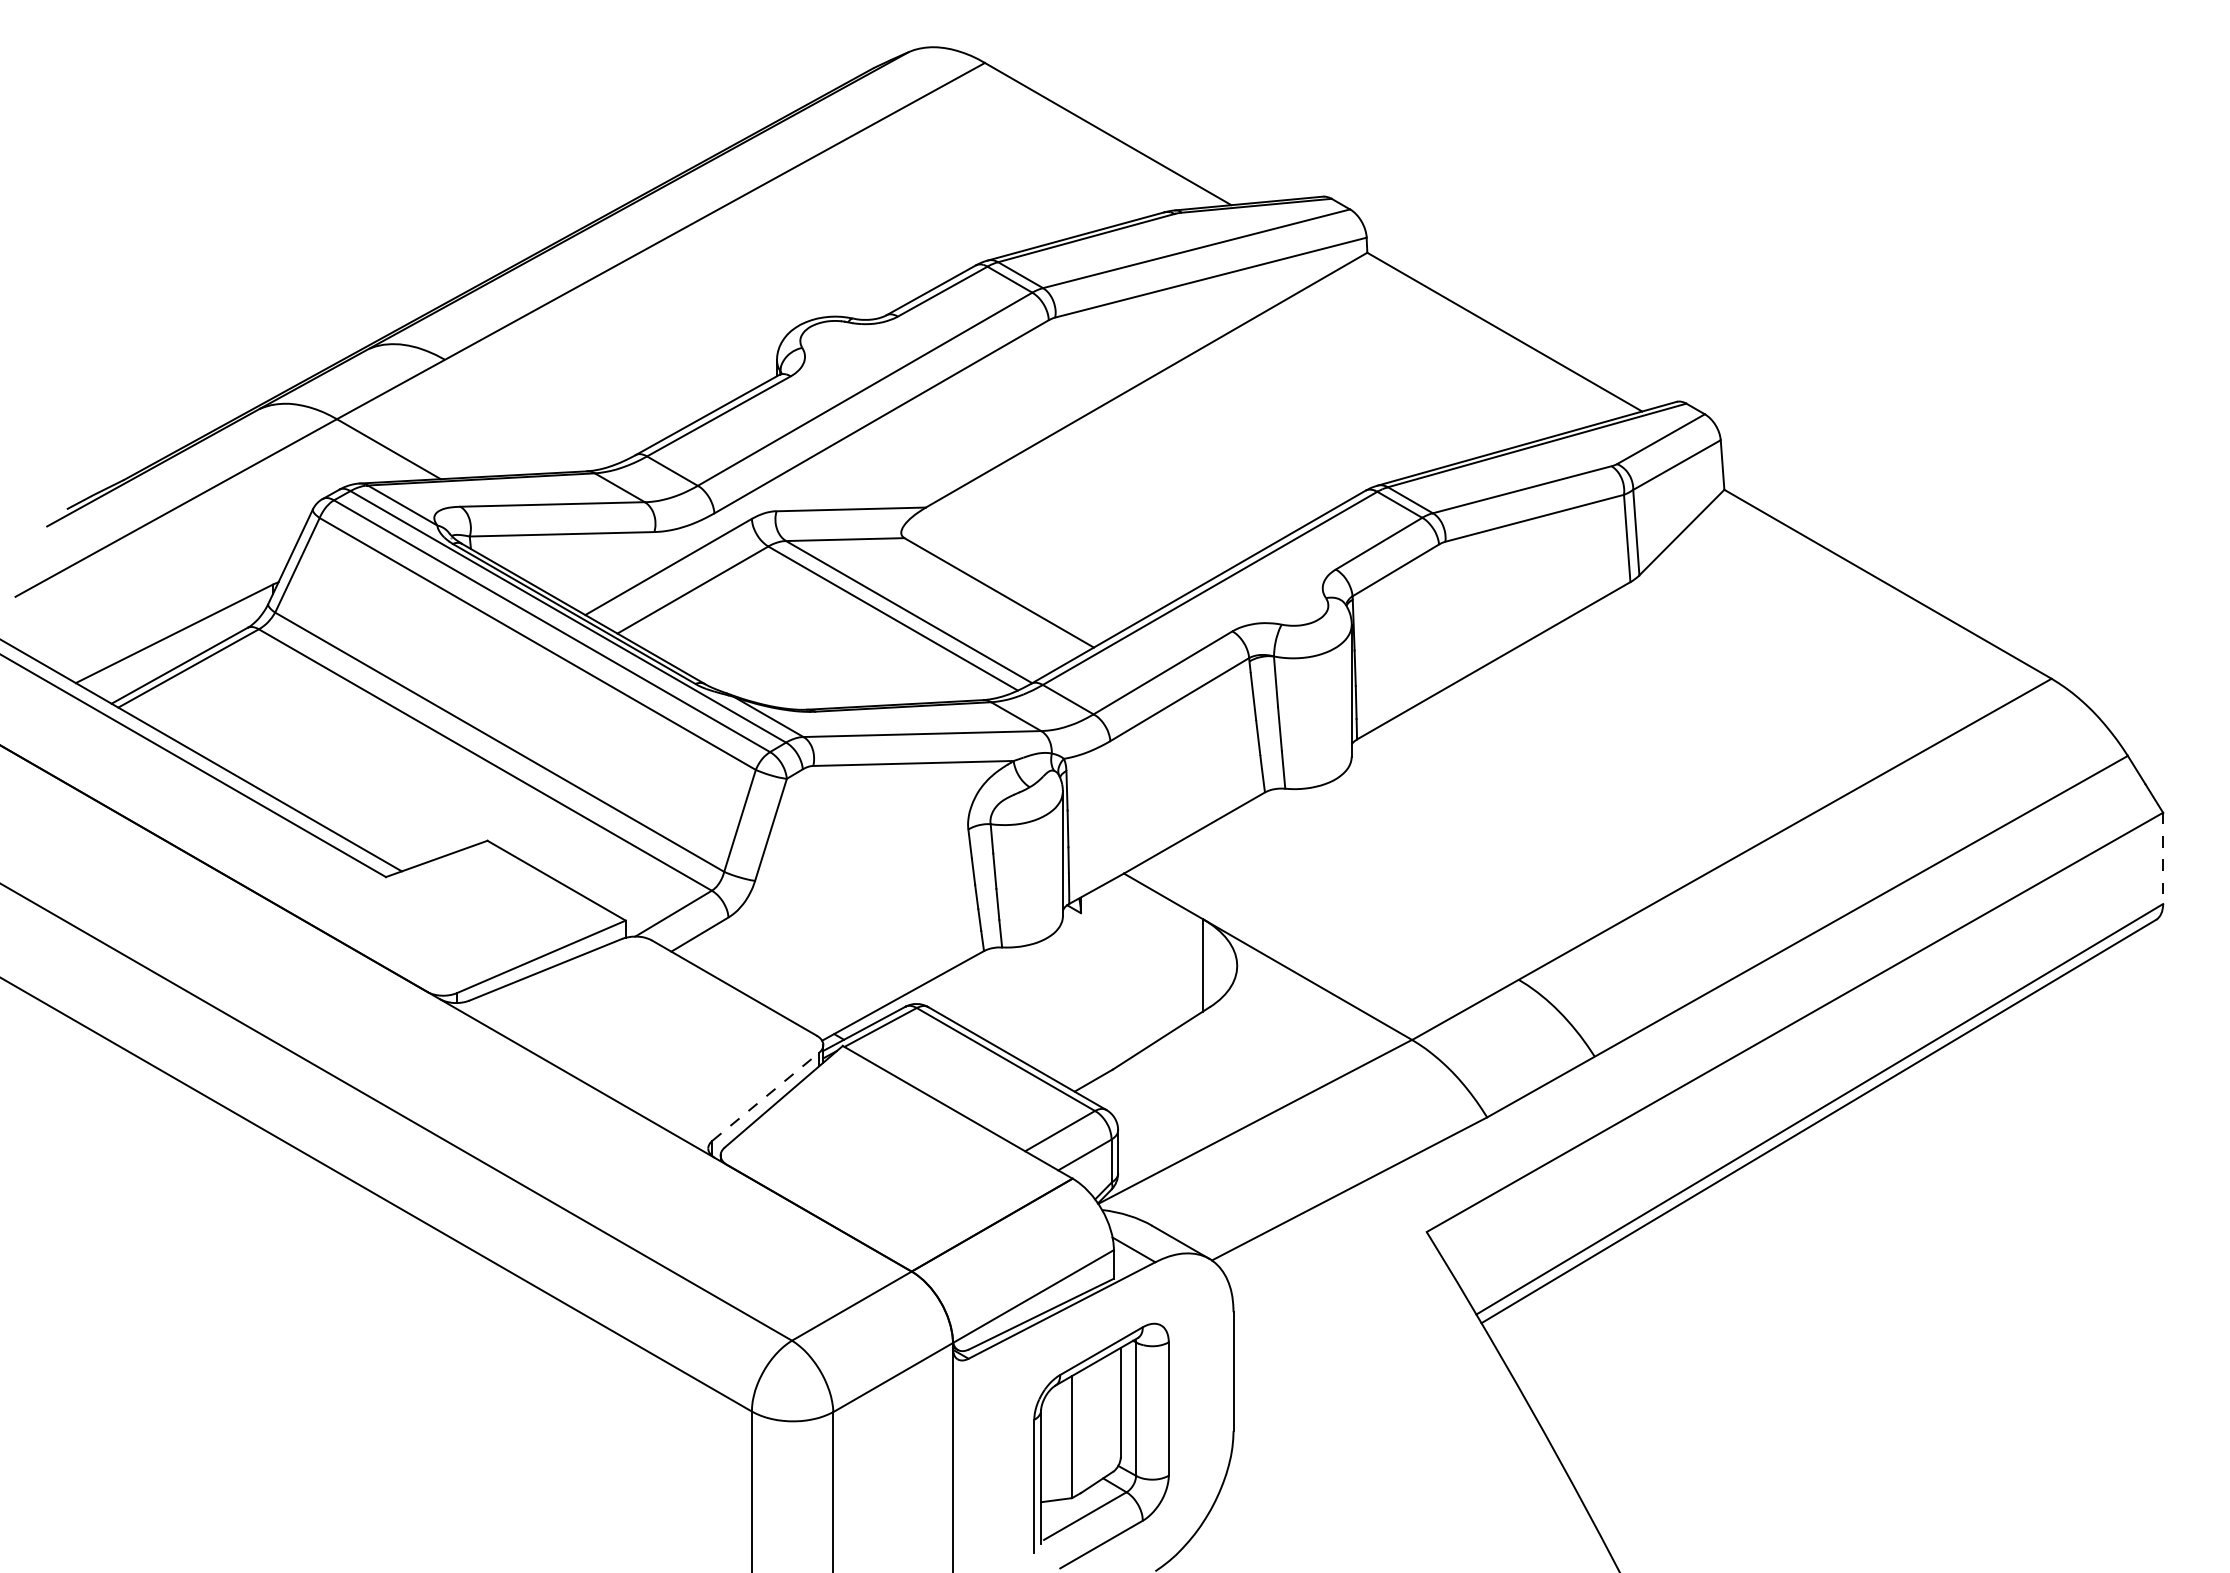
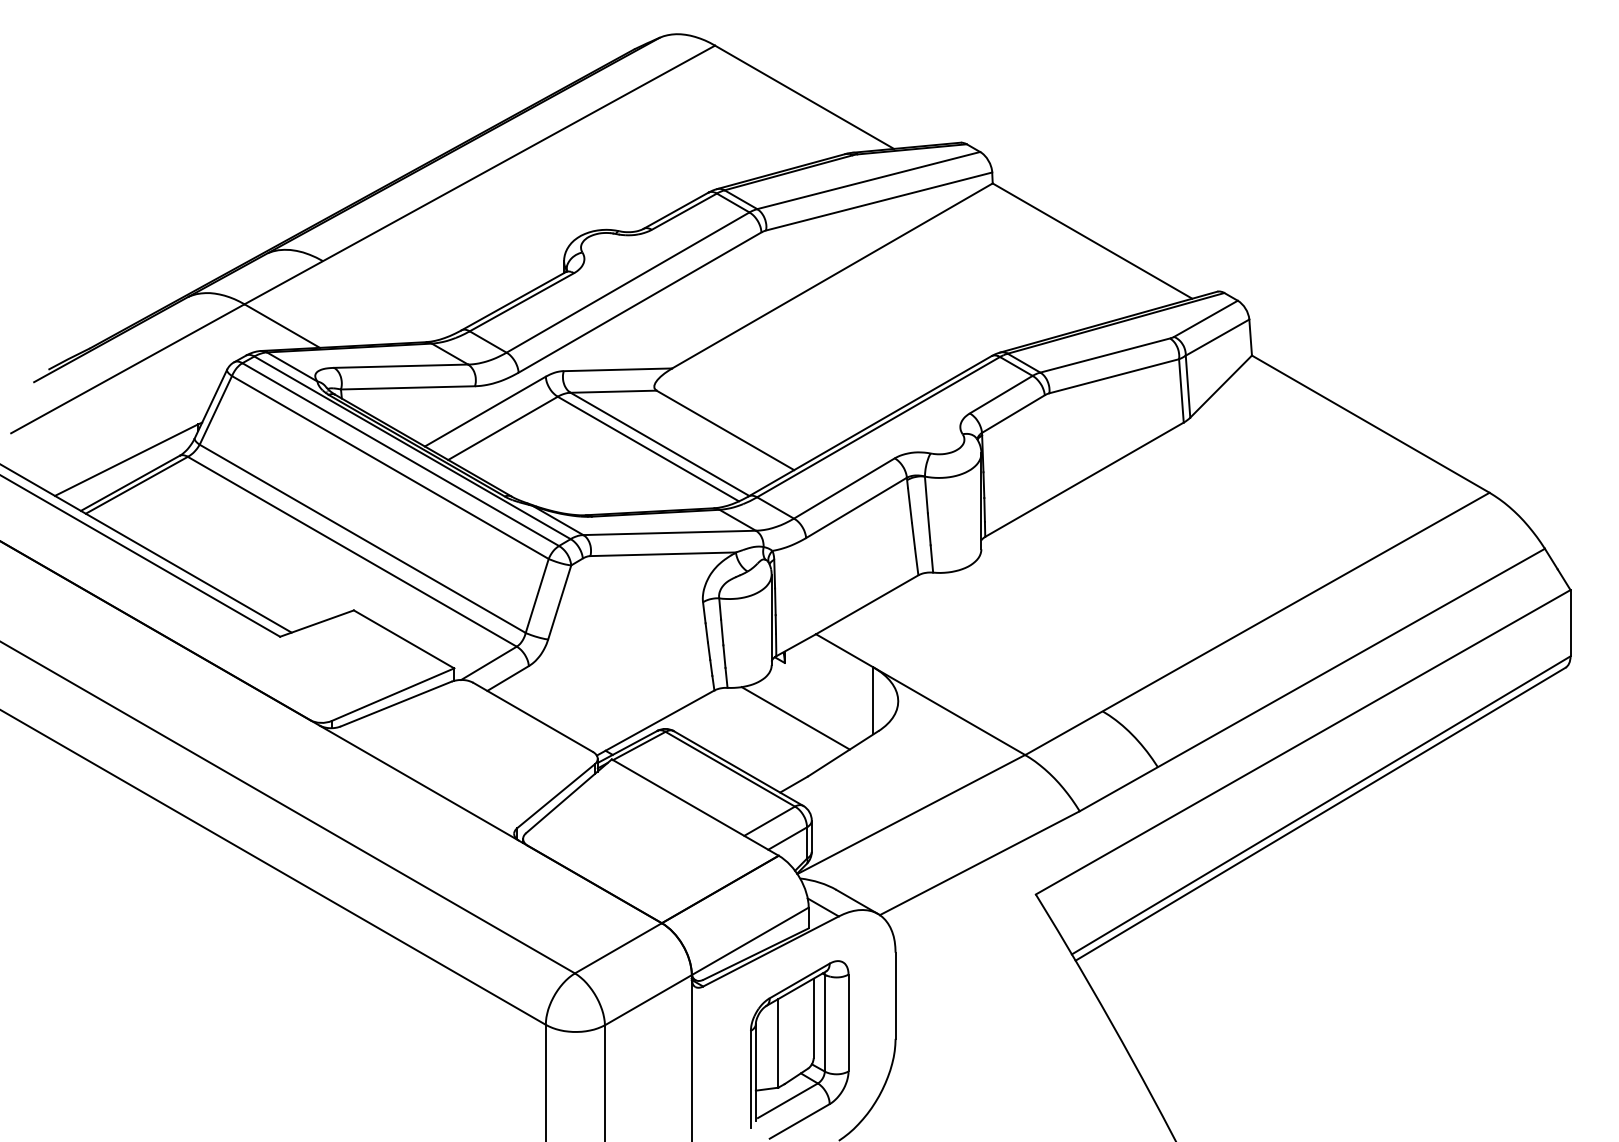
line: (2163, 858) -> (1570, 623), dashed -> solid
line: (1095, 989) -> (795, 718), added
line: (766, 1096) -> (556, 796), dashed -> solid

